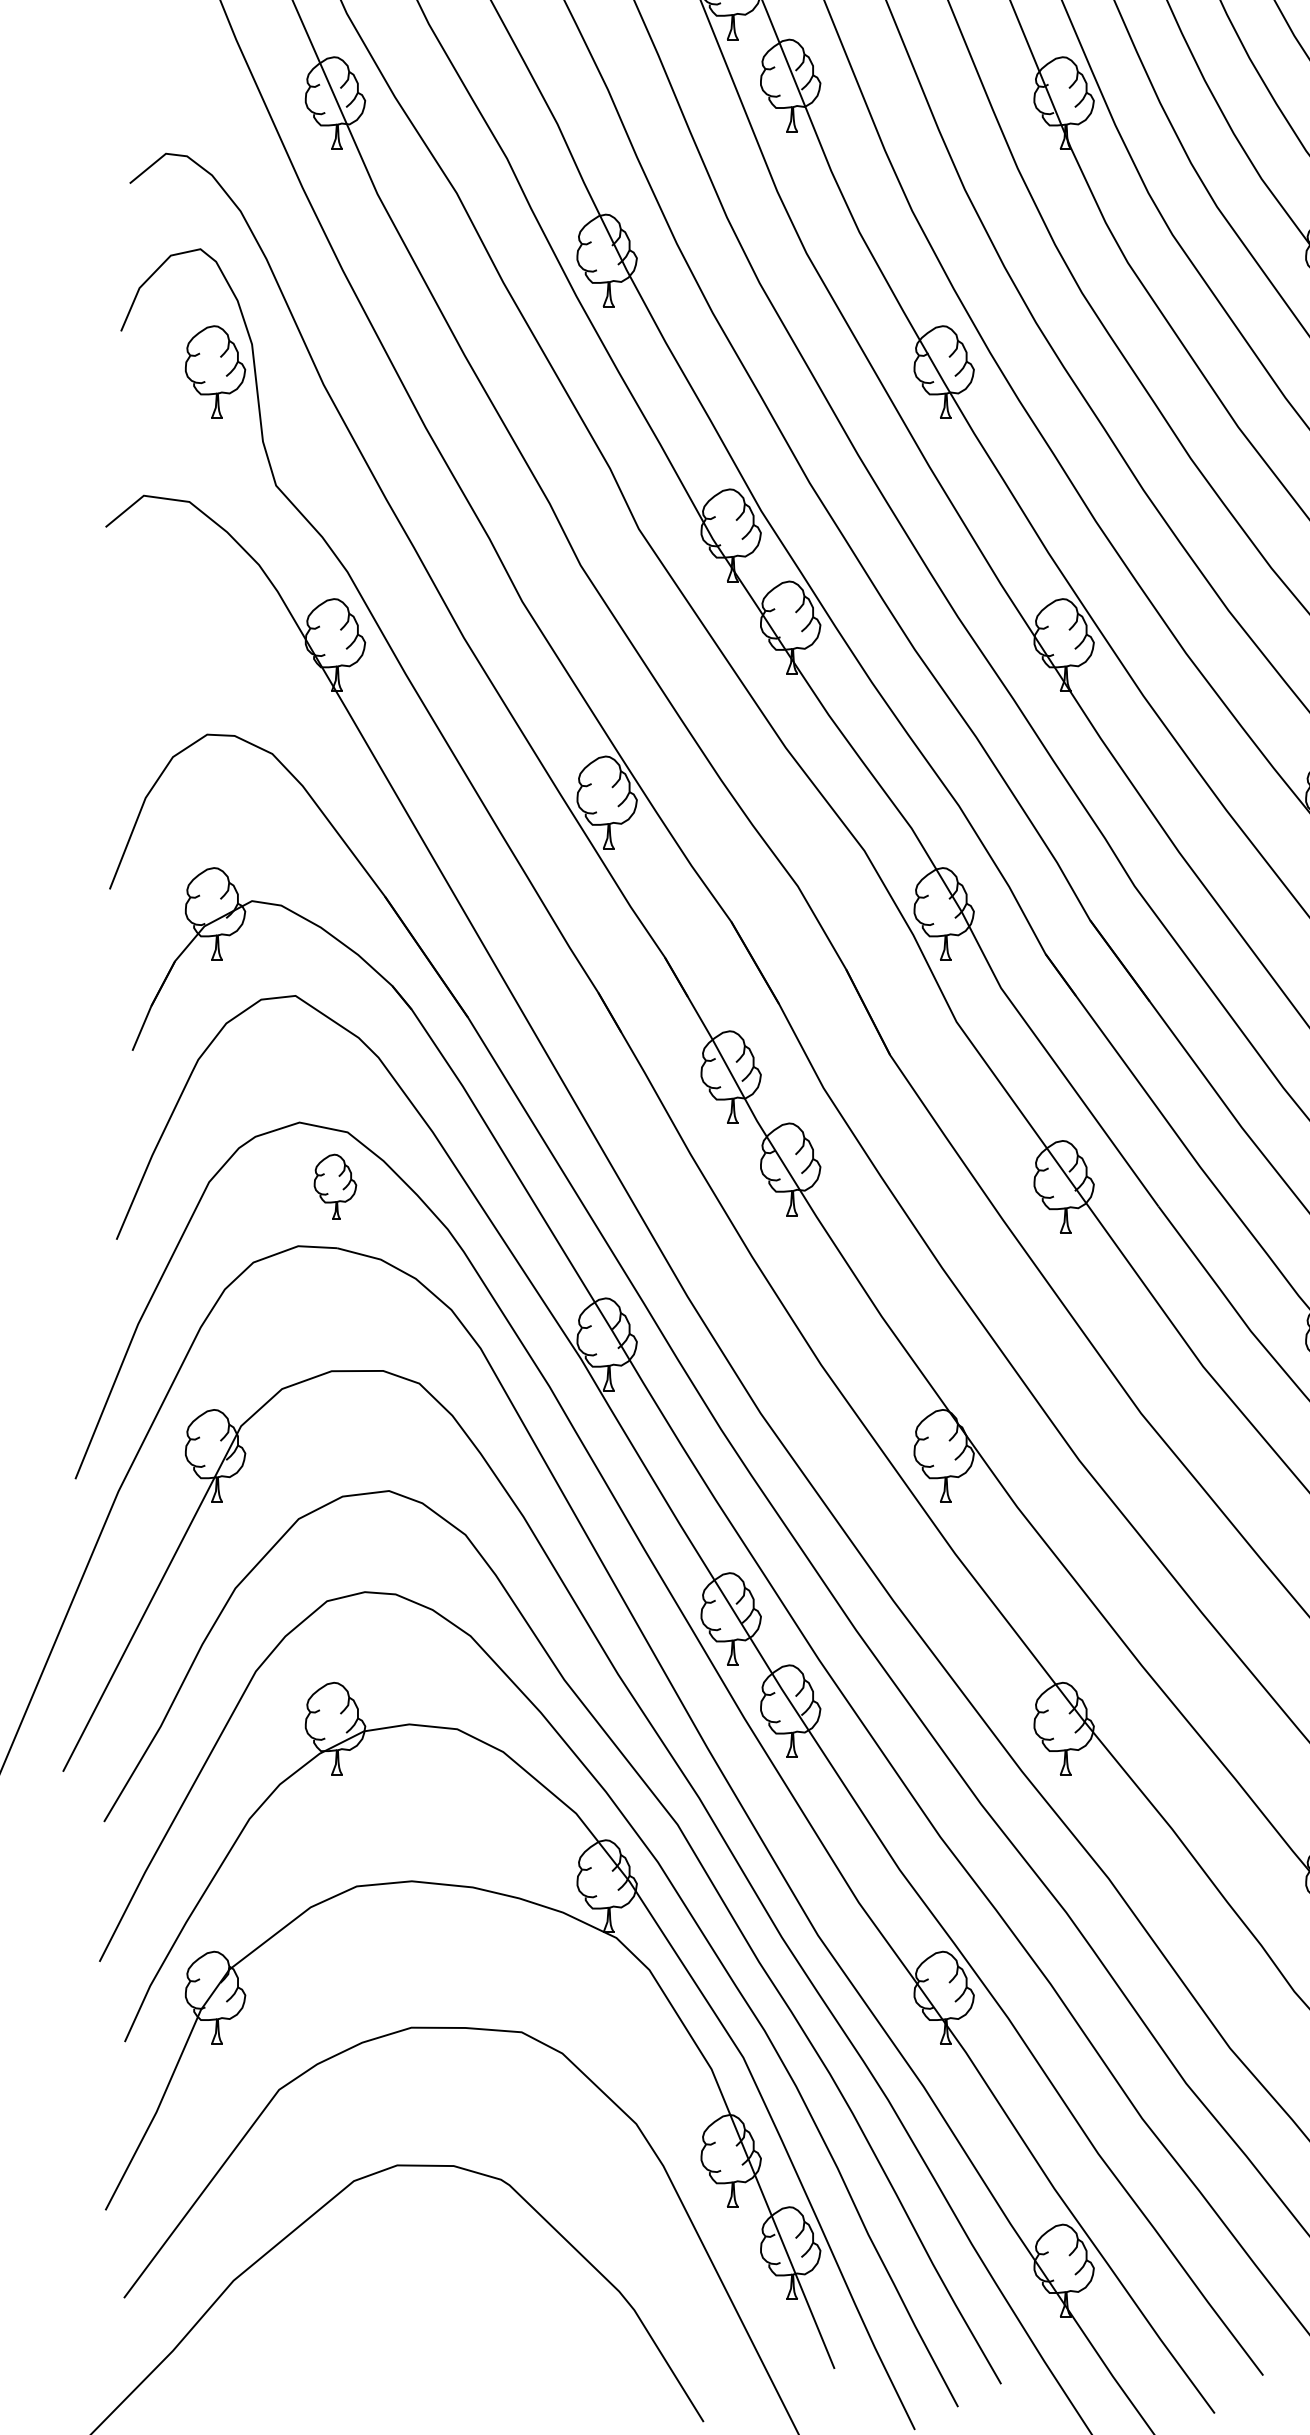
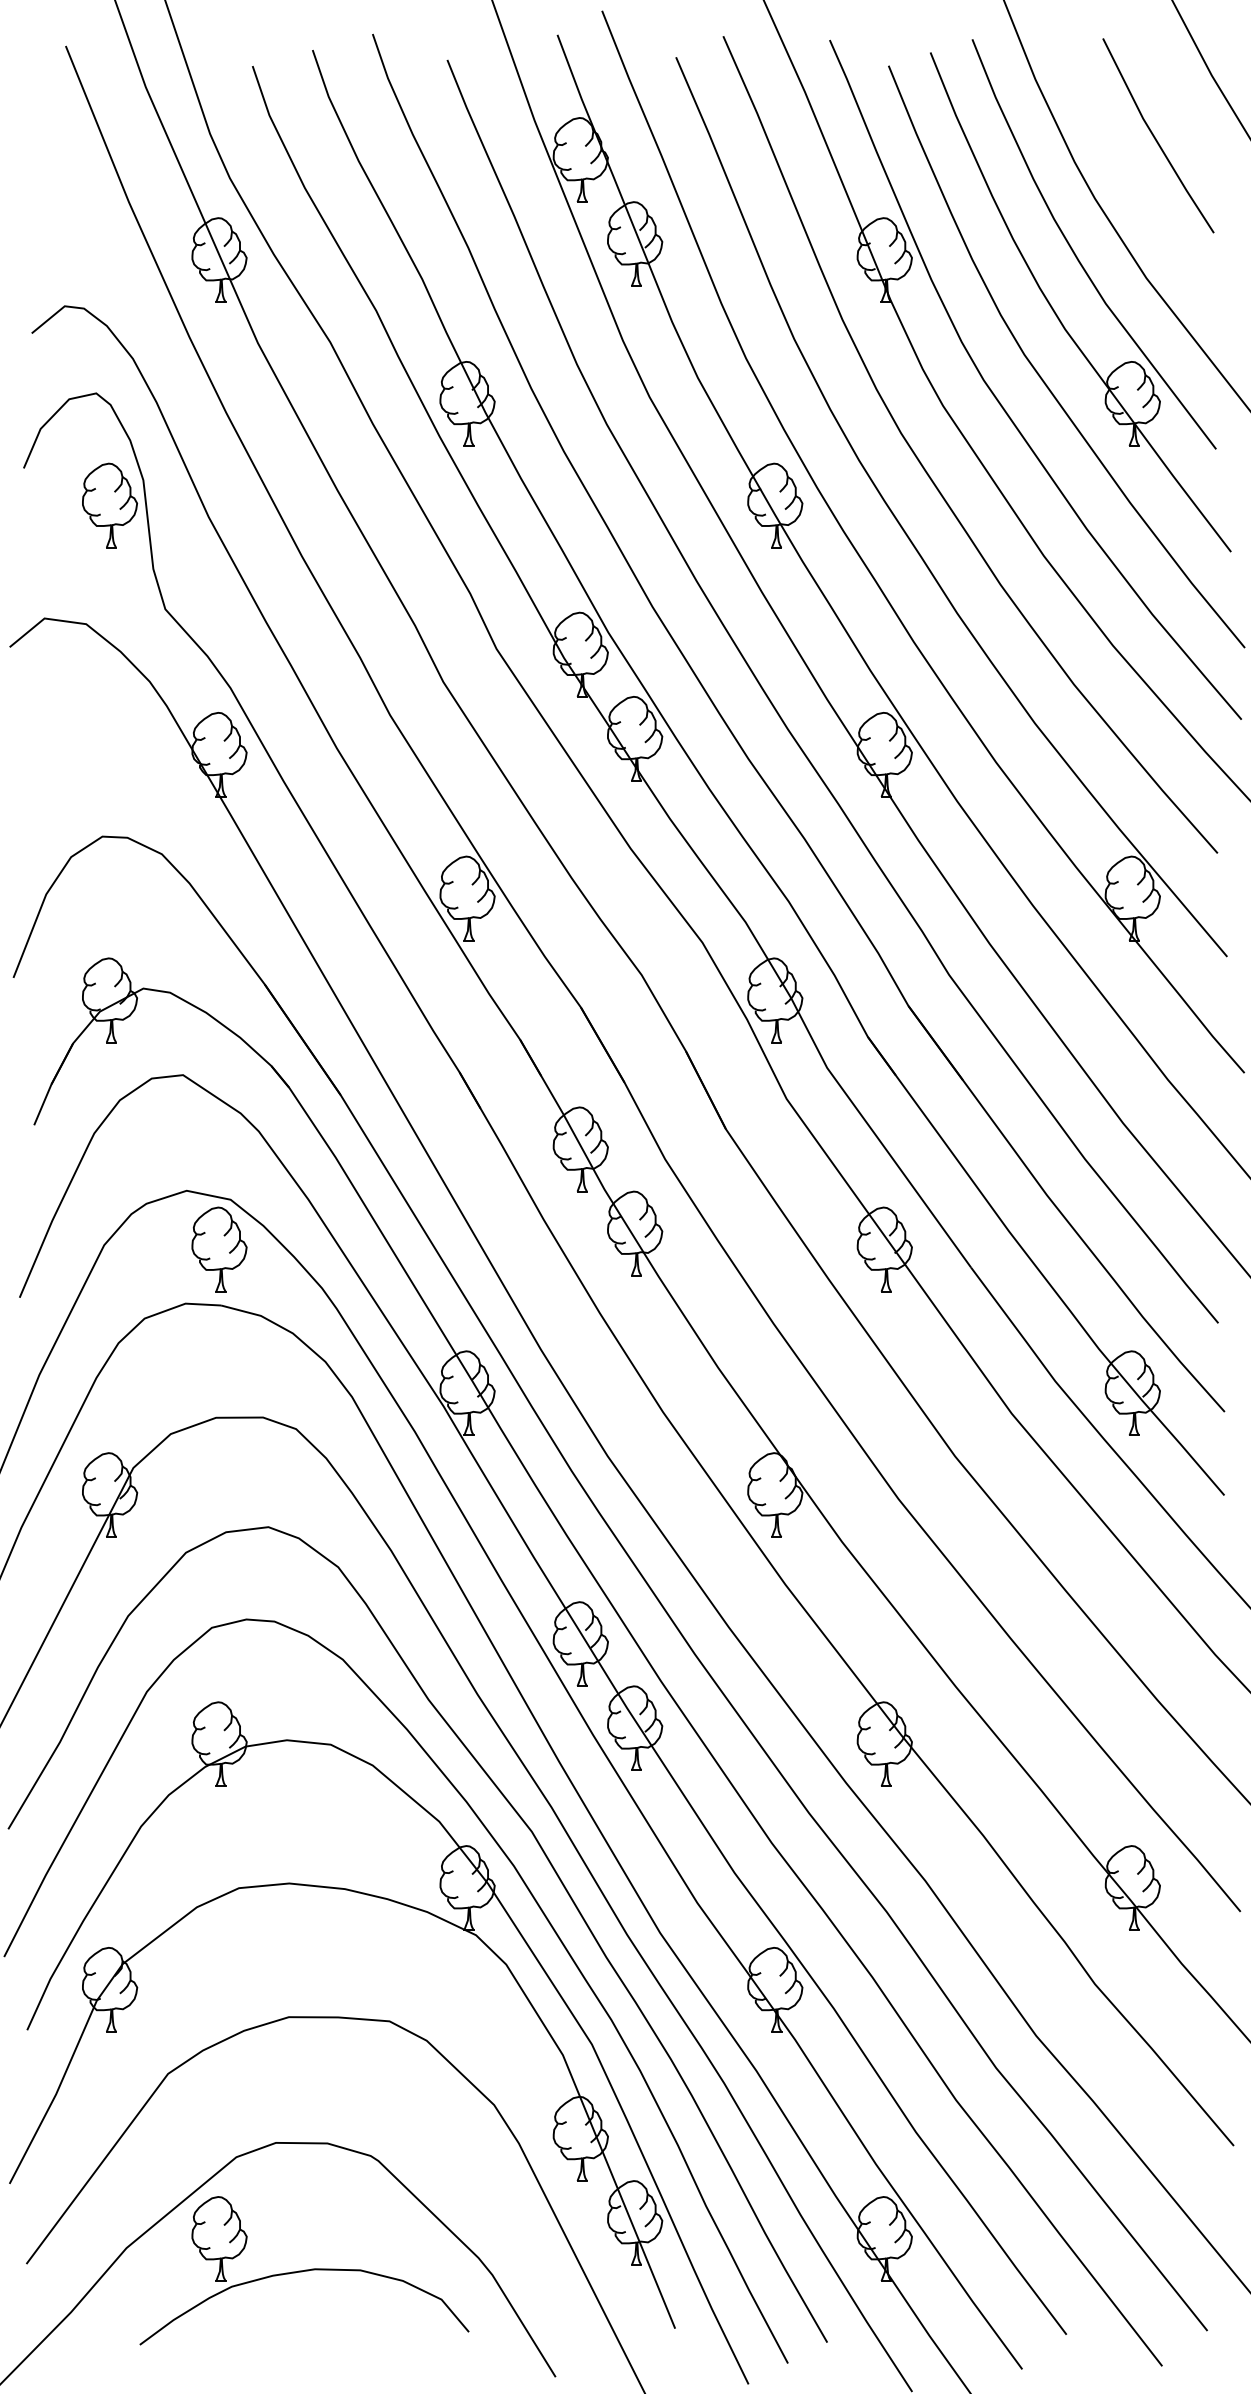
part: (335, 1186) -> (219, 1249), size x1.43
part: (428, 2305) -> (304, 2270), added

